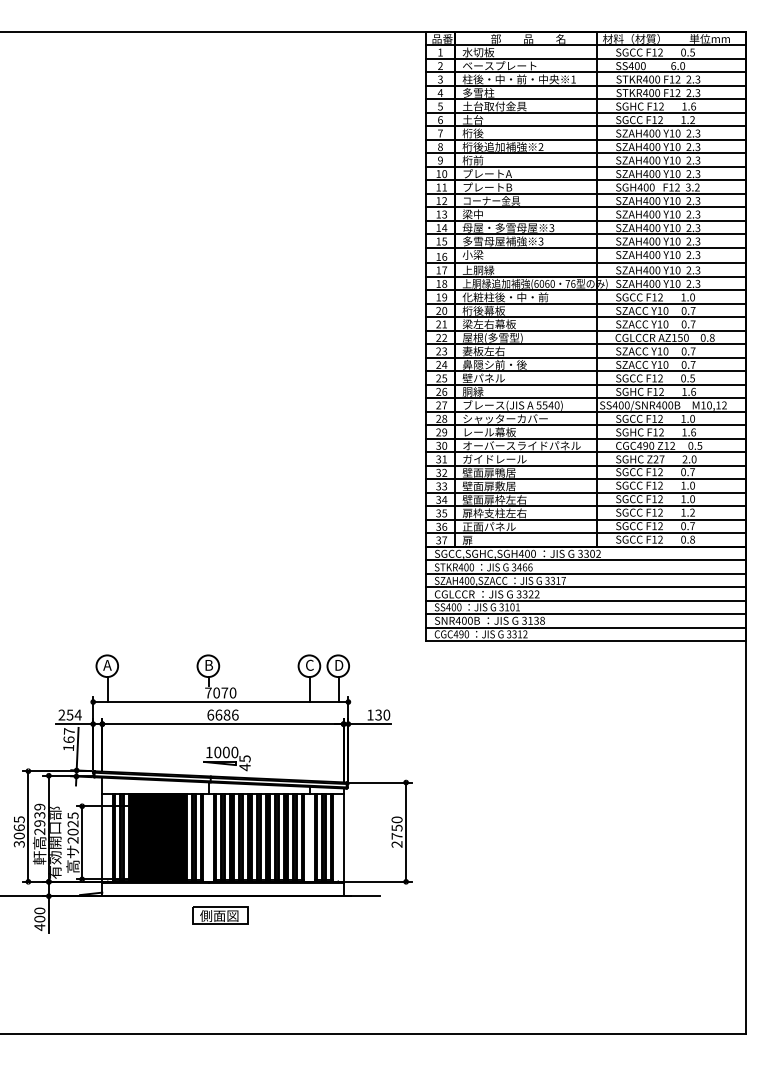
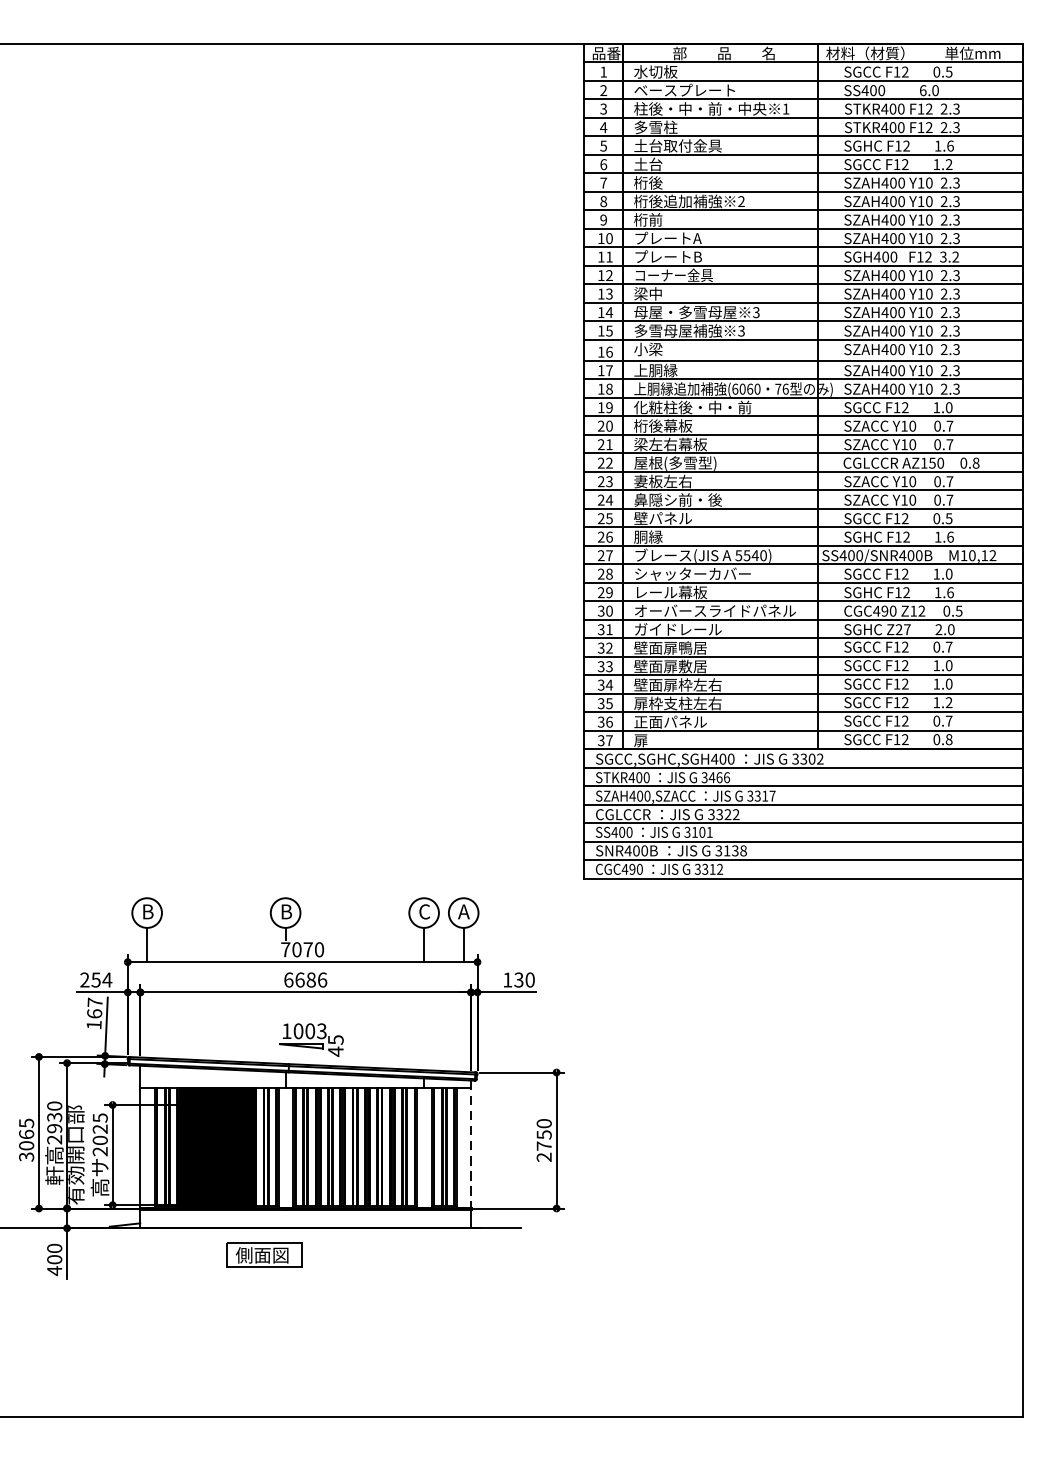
text: (107, 665) -> (147, 912), A -> B
text: (338, 665) -> (463, 912), D -> A
text: (234, 752) -> (321, 1031), 1000 -> 1003
text: (39, 806) -> (54, 1105), 2939 -> 2930
line: (343, 835) -> (470, 1145), solid -> dashed
part: (220, 915) -> (263, 1254), moved

